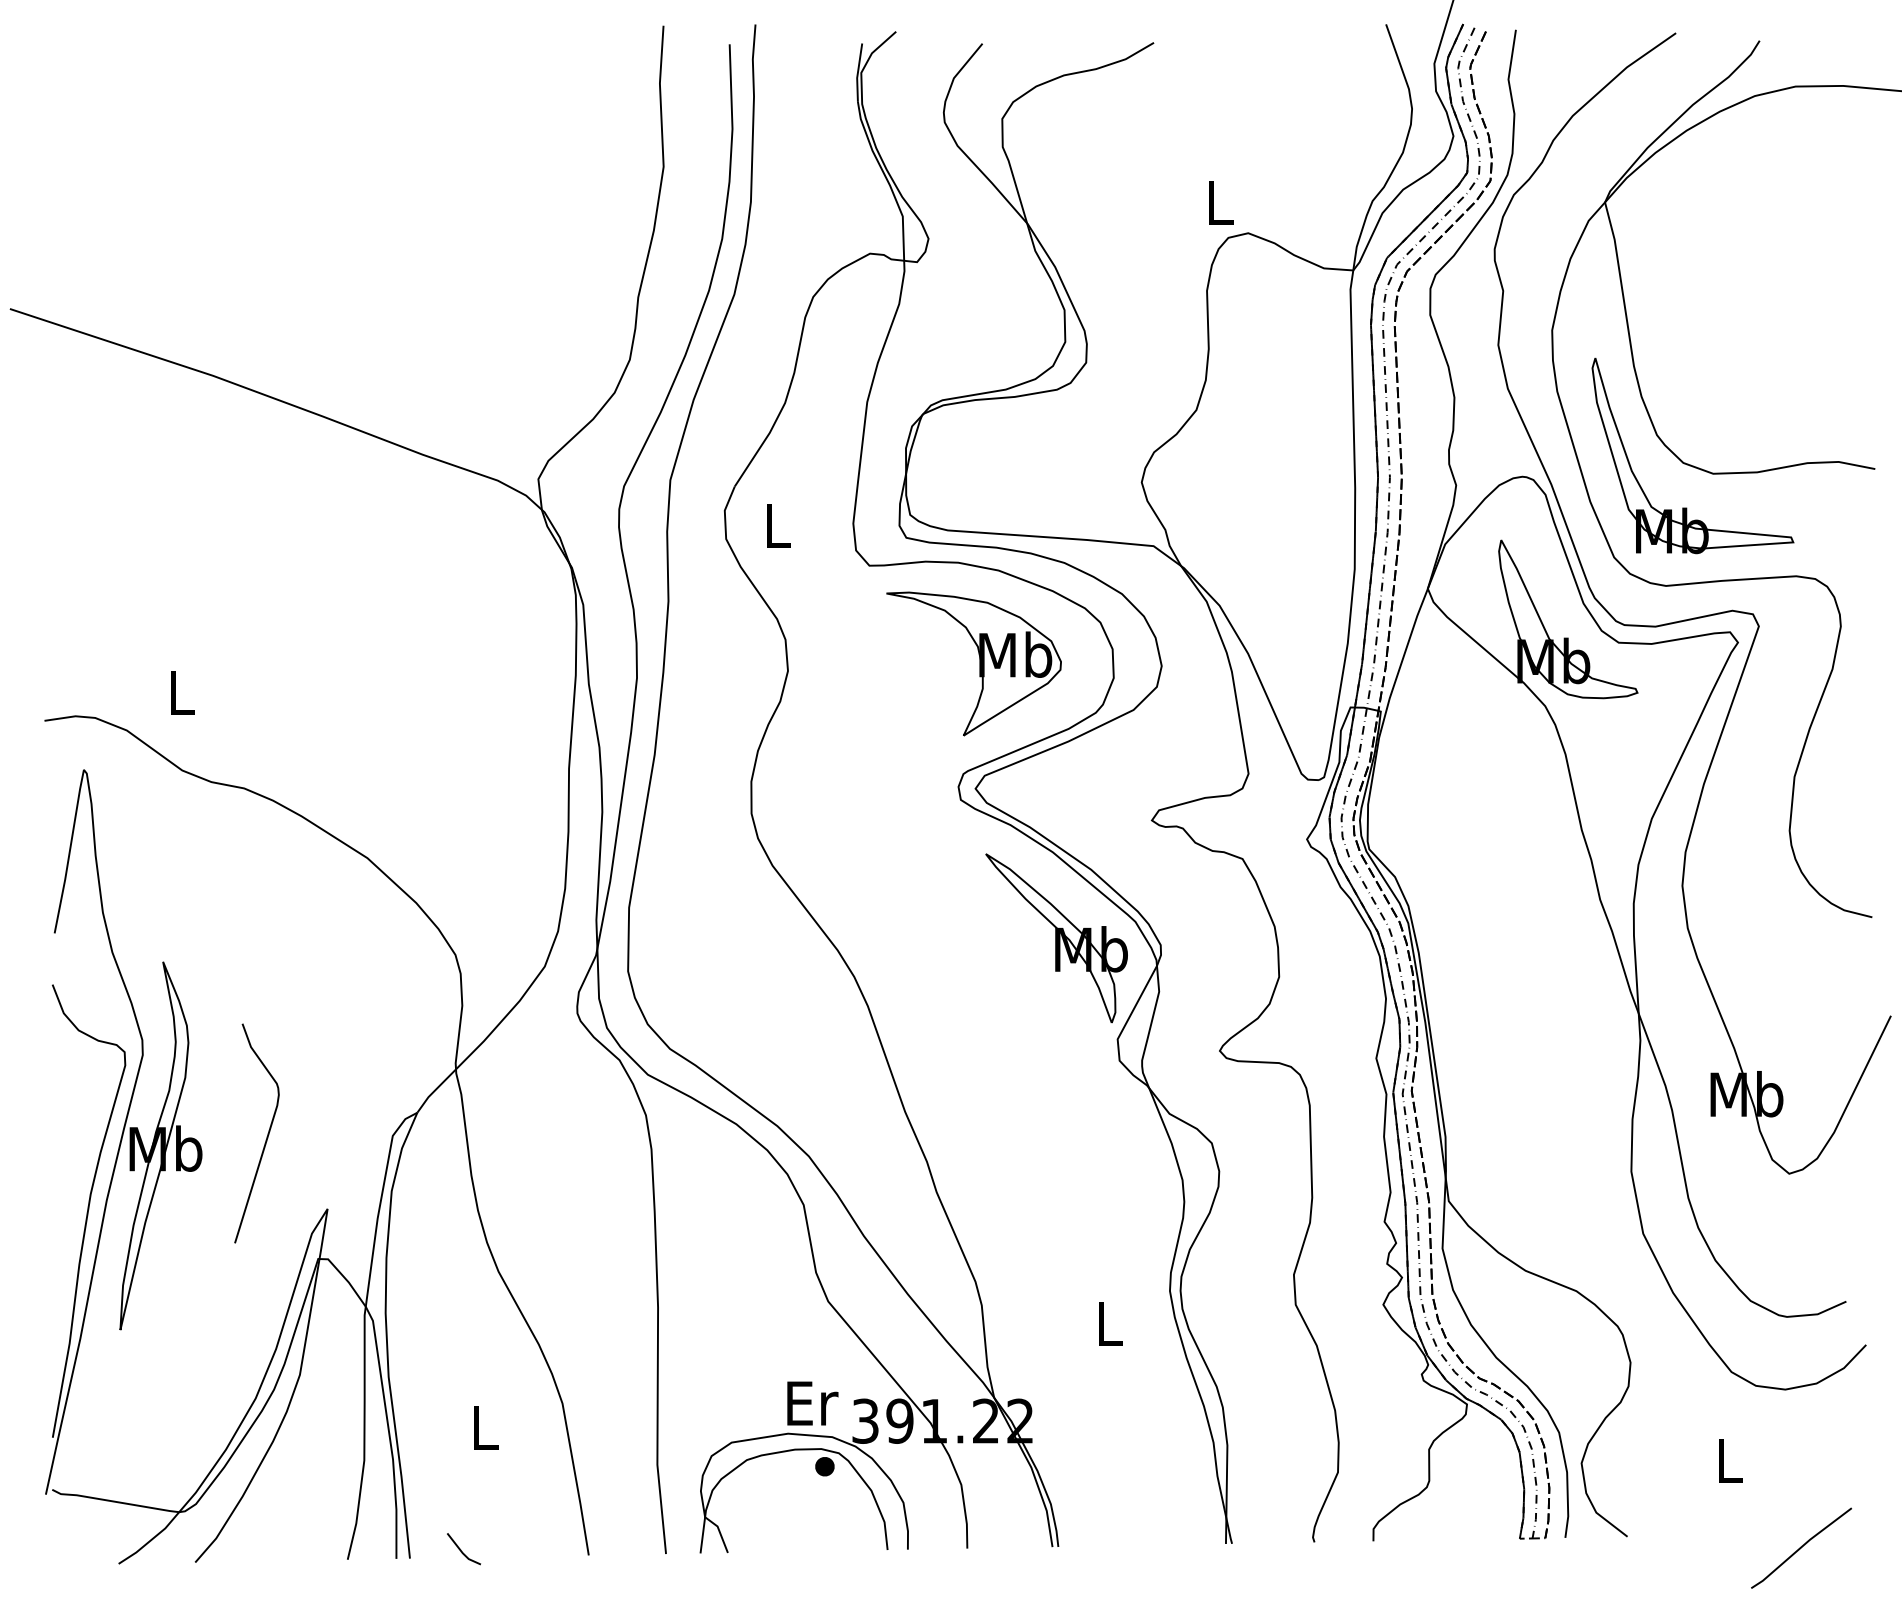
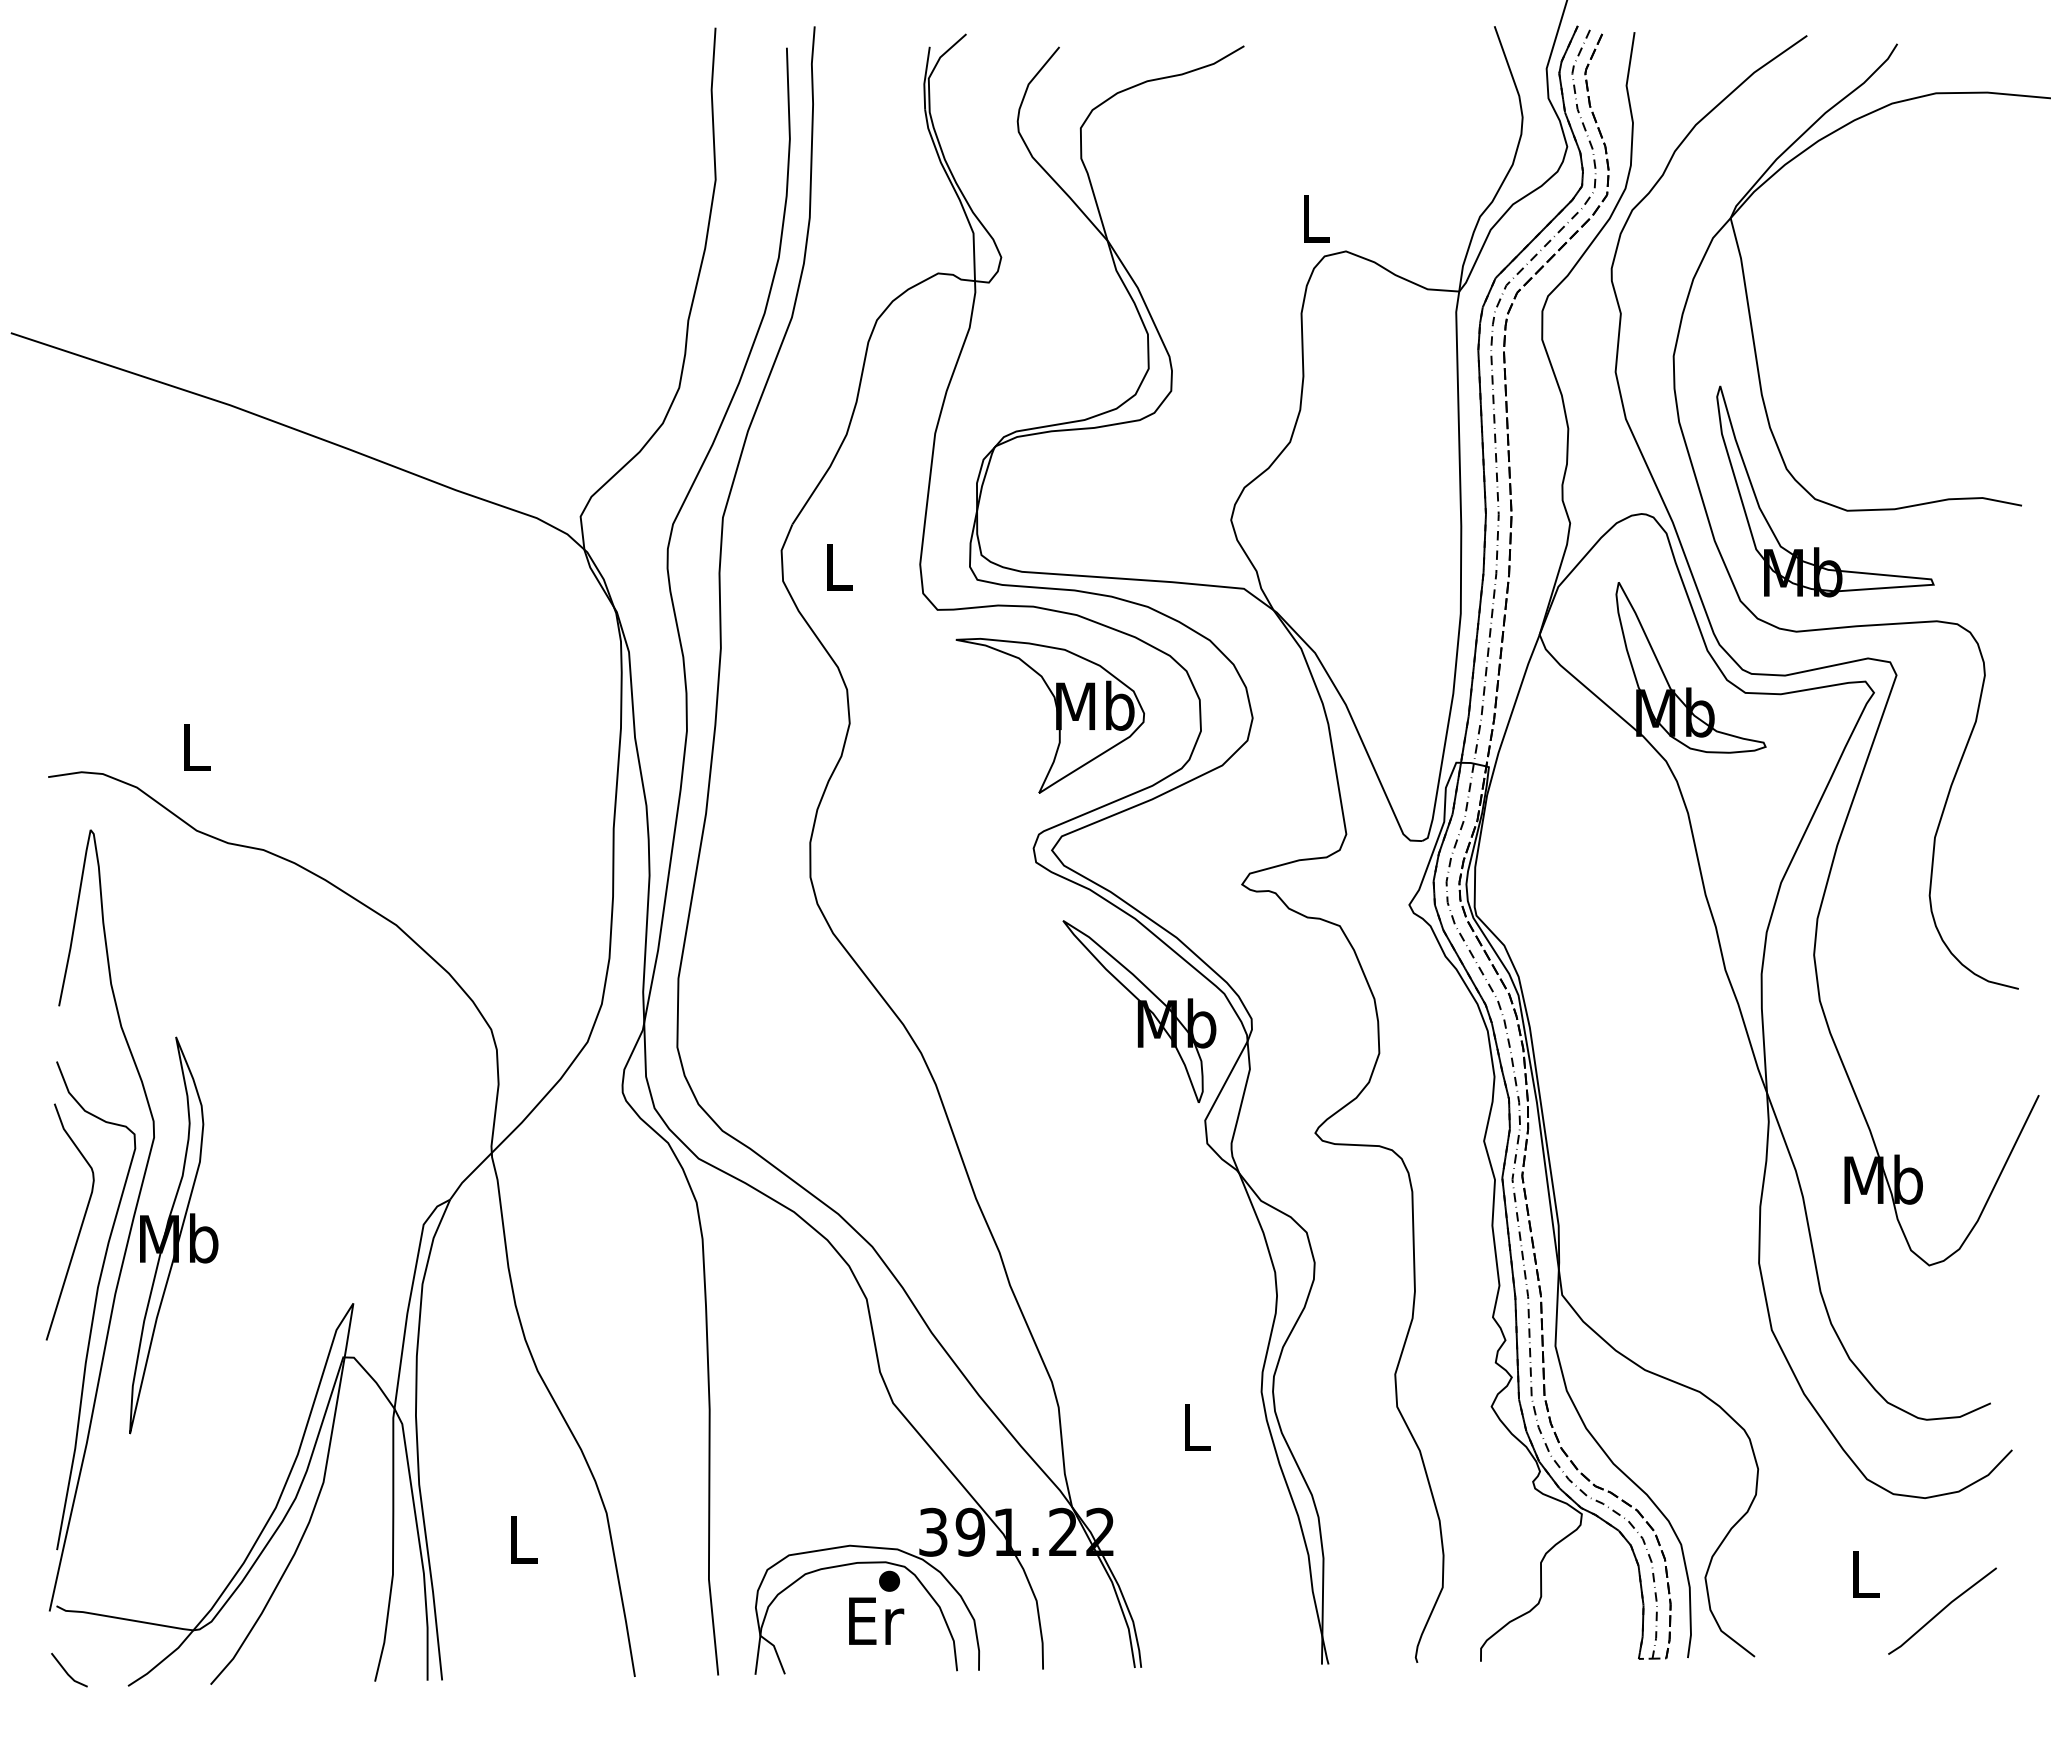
curve: (266, 1136) -> (80, 1225), moved
text: (812, 1402) -> (876, 1620), moved
line: (1801, 1547) -> (1942, 1610), moved
line: (461, 1549) -> (66, 1670), moved

